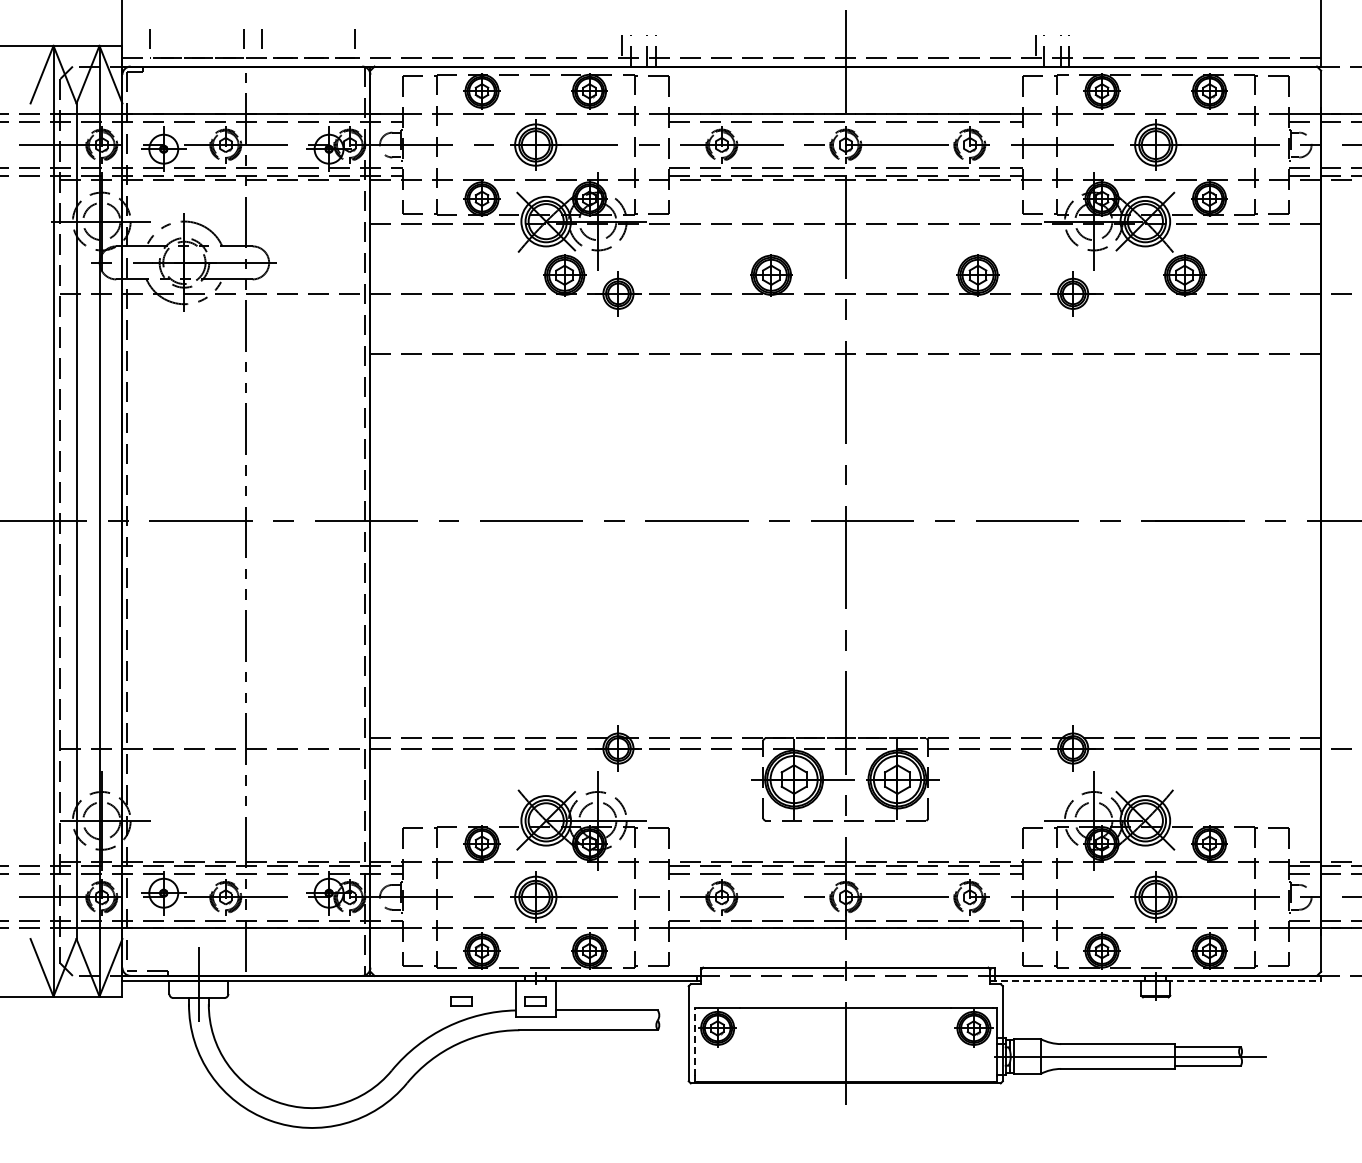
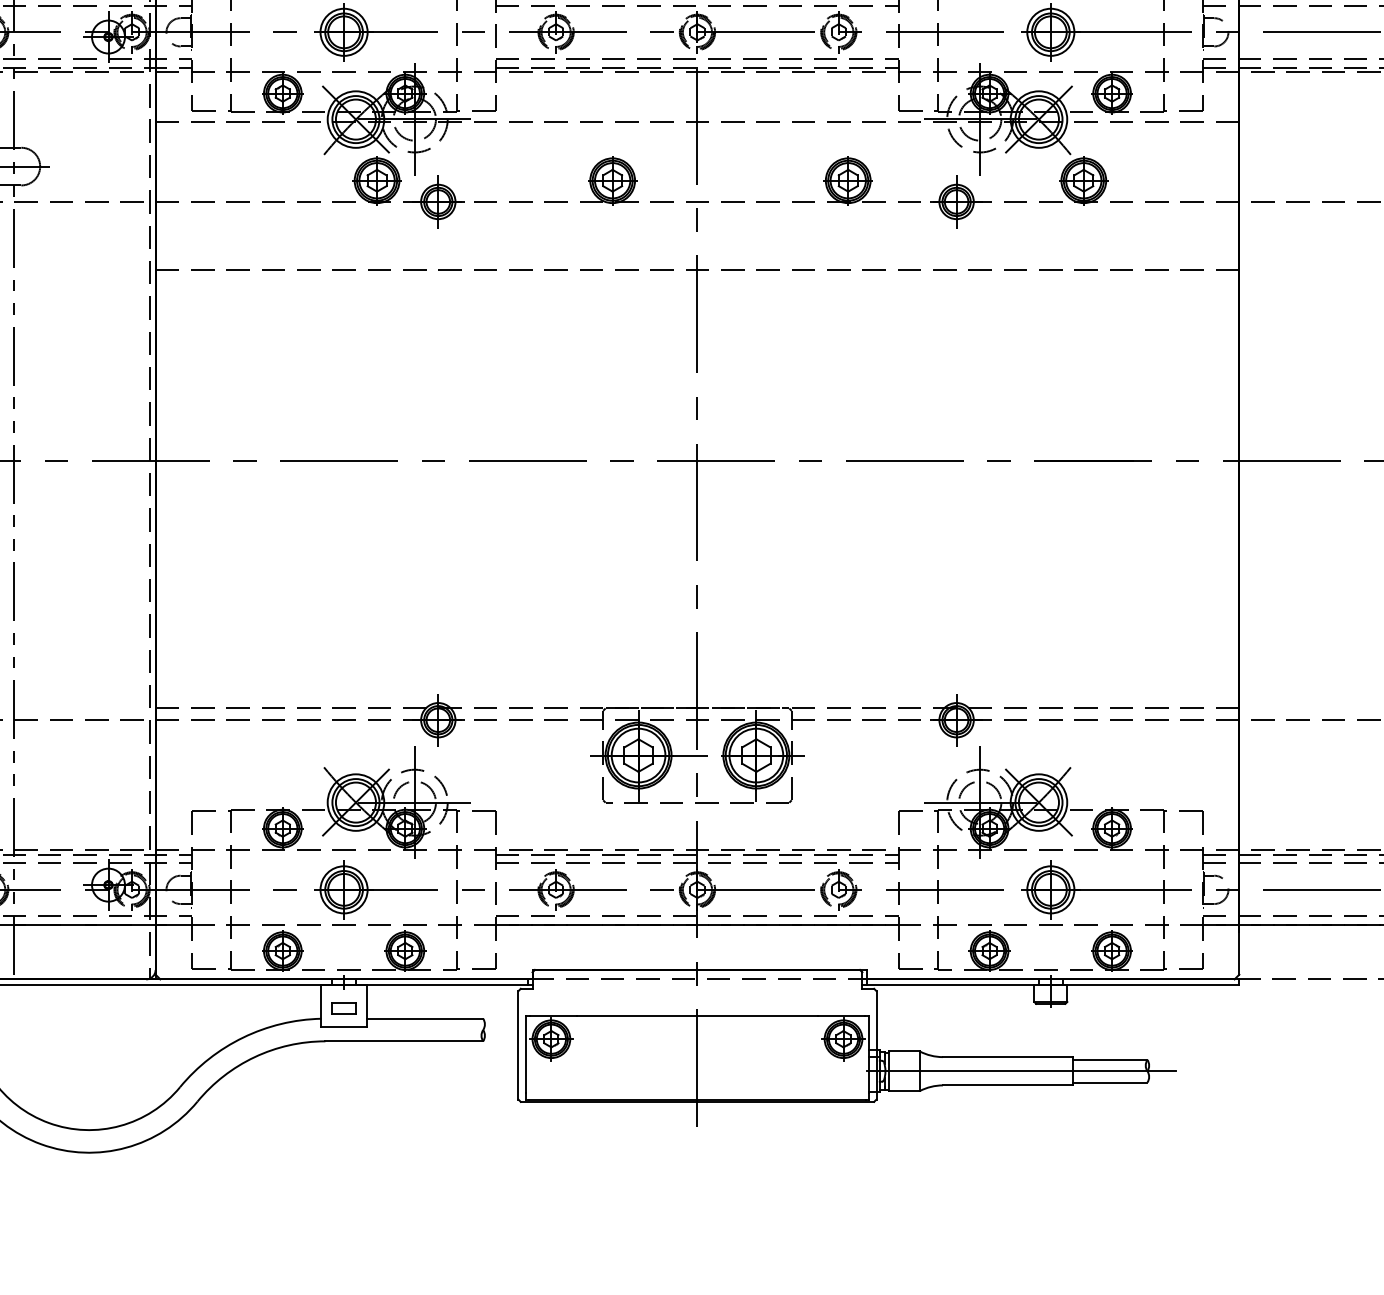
line: (1156, 980) -> (1051, 984), dashed -> solid
part: (461, 1001) -> (259, 1008), removed
line: (694, 1041) -> (525, 1054), dashed -> solid

